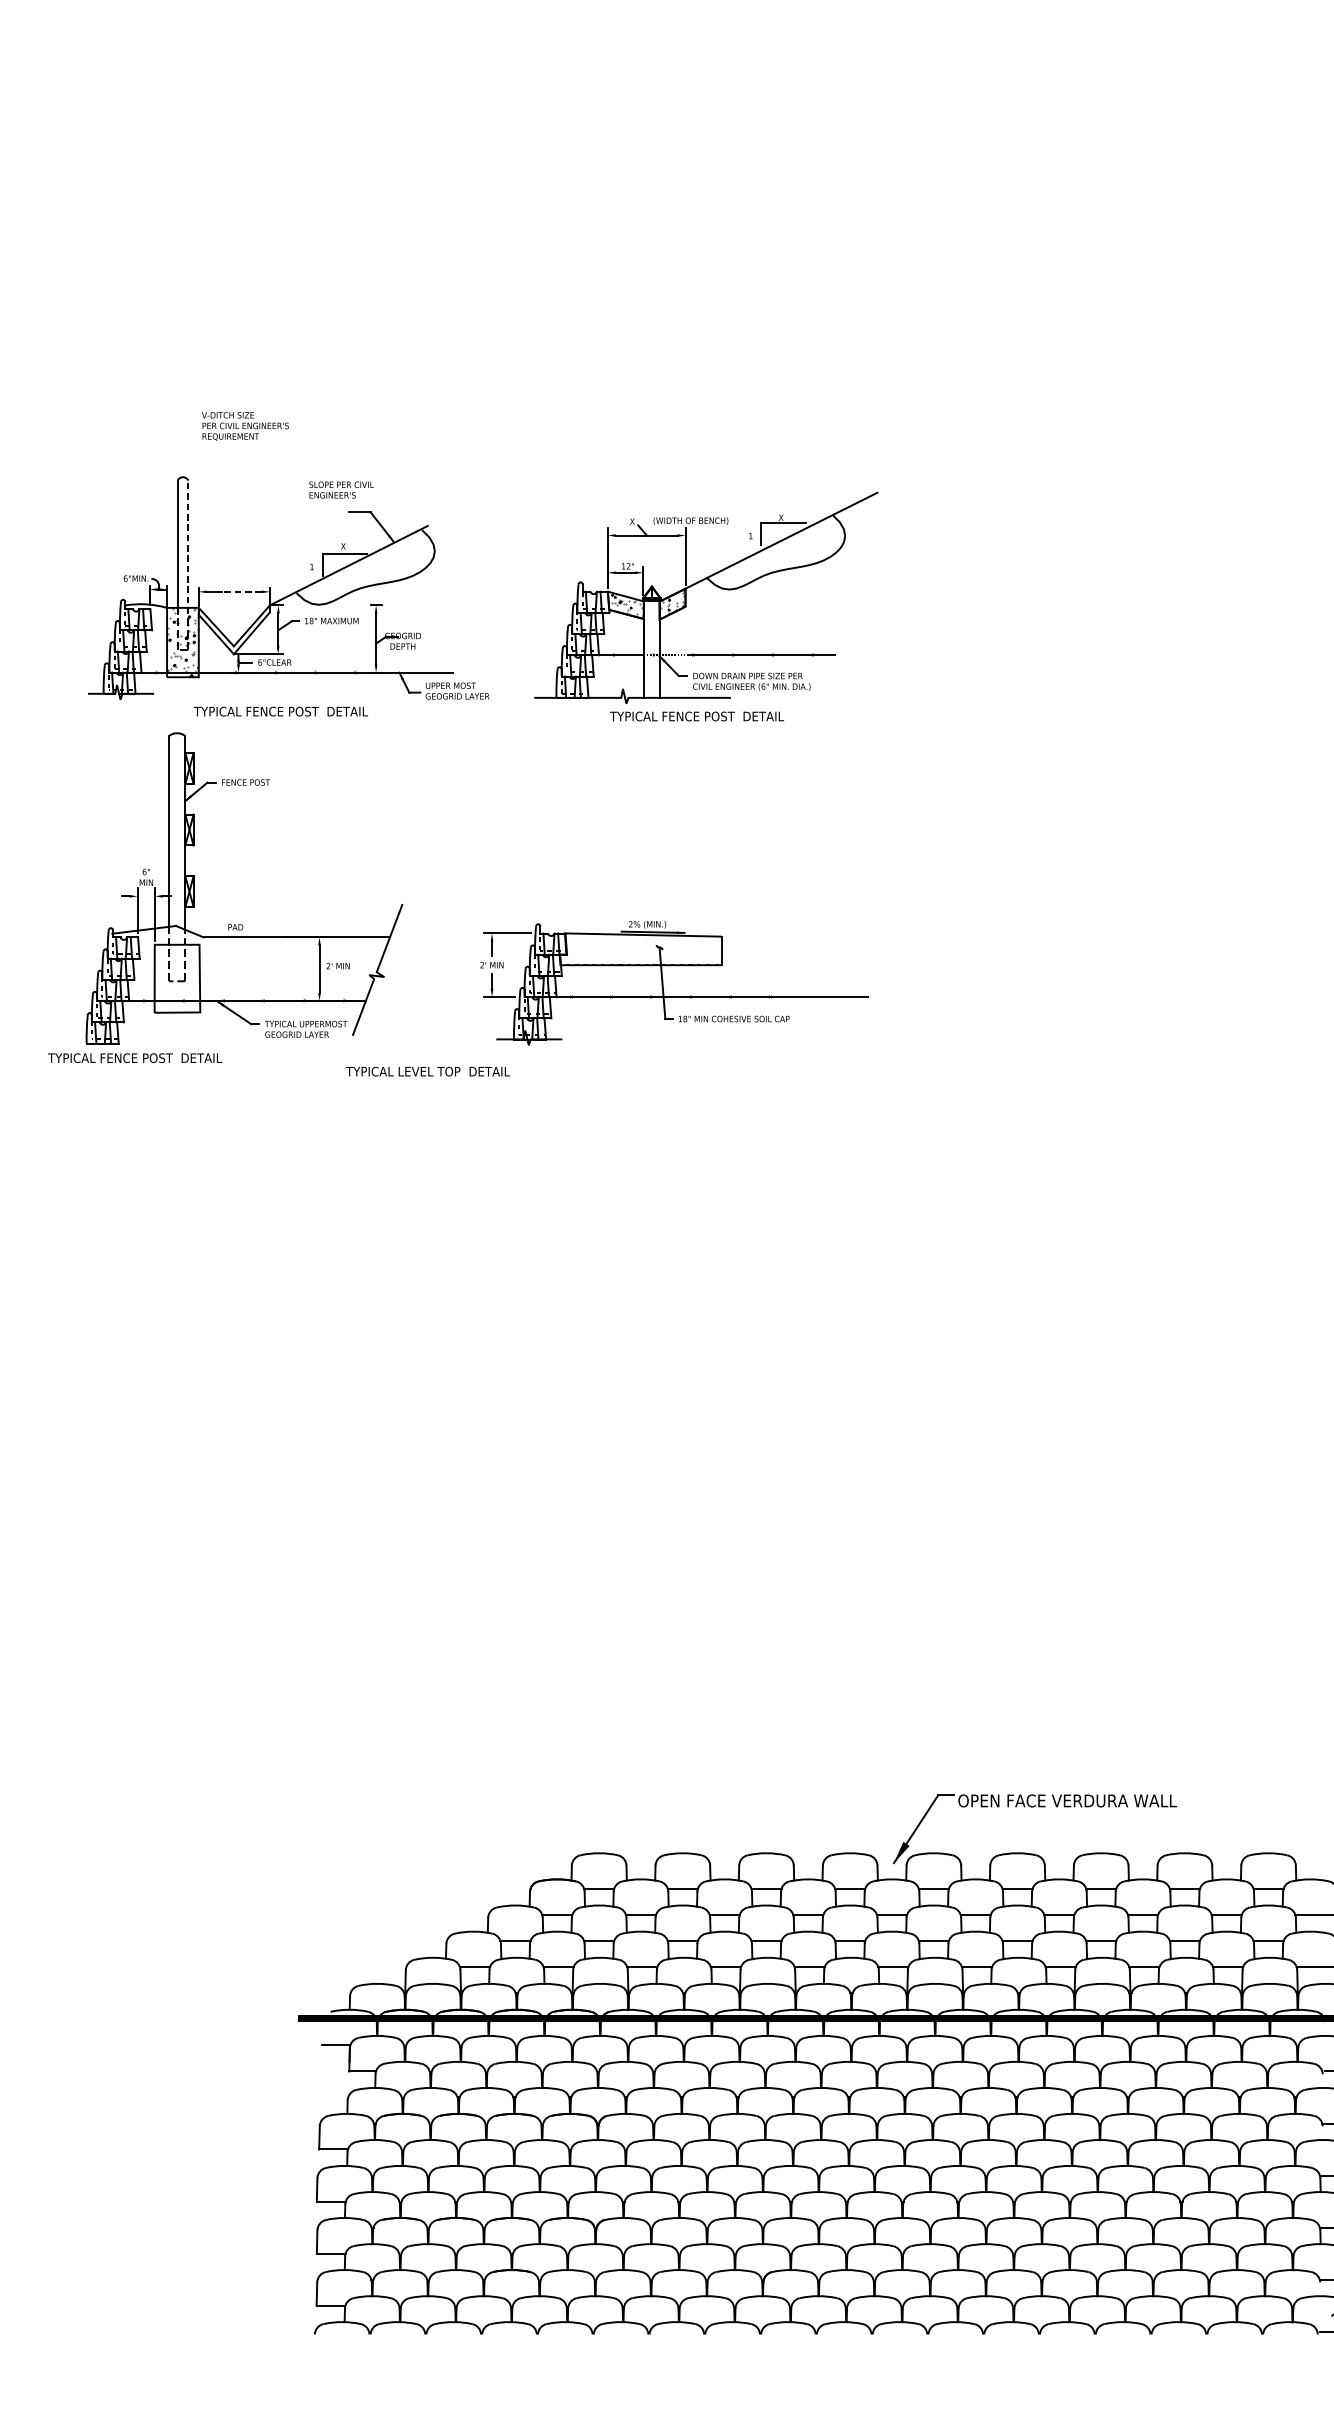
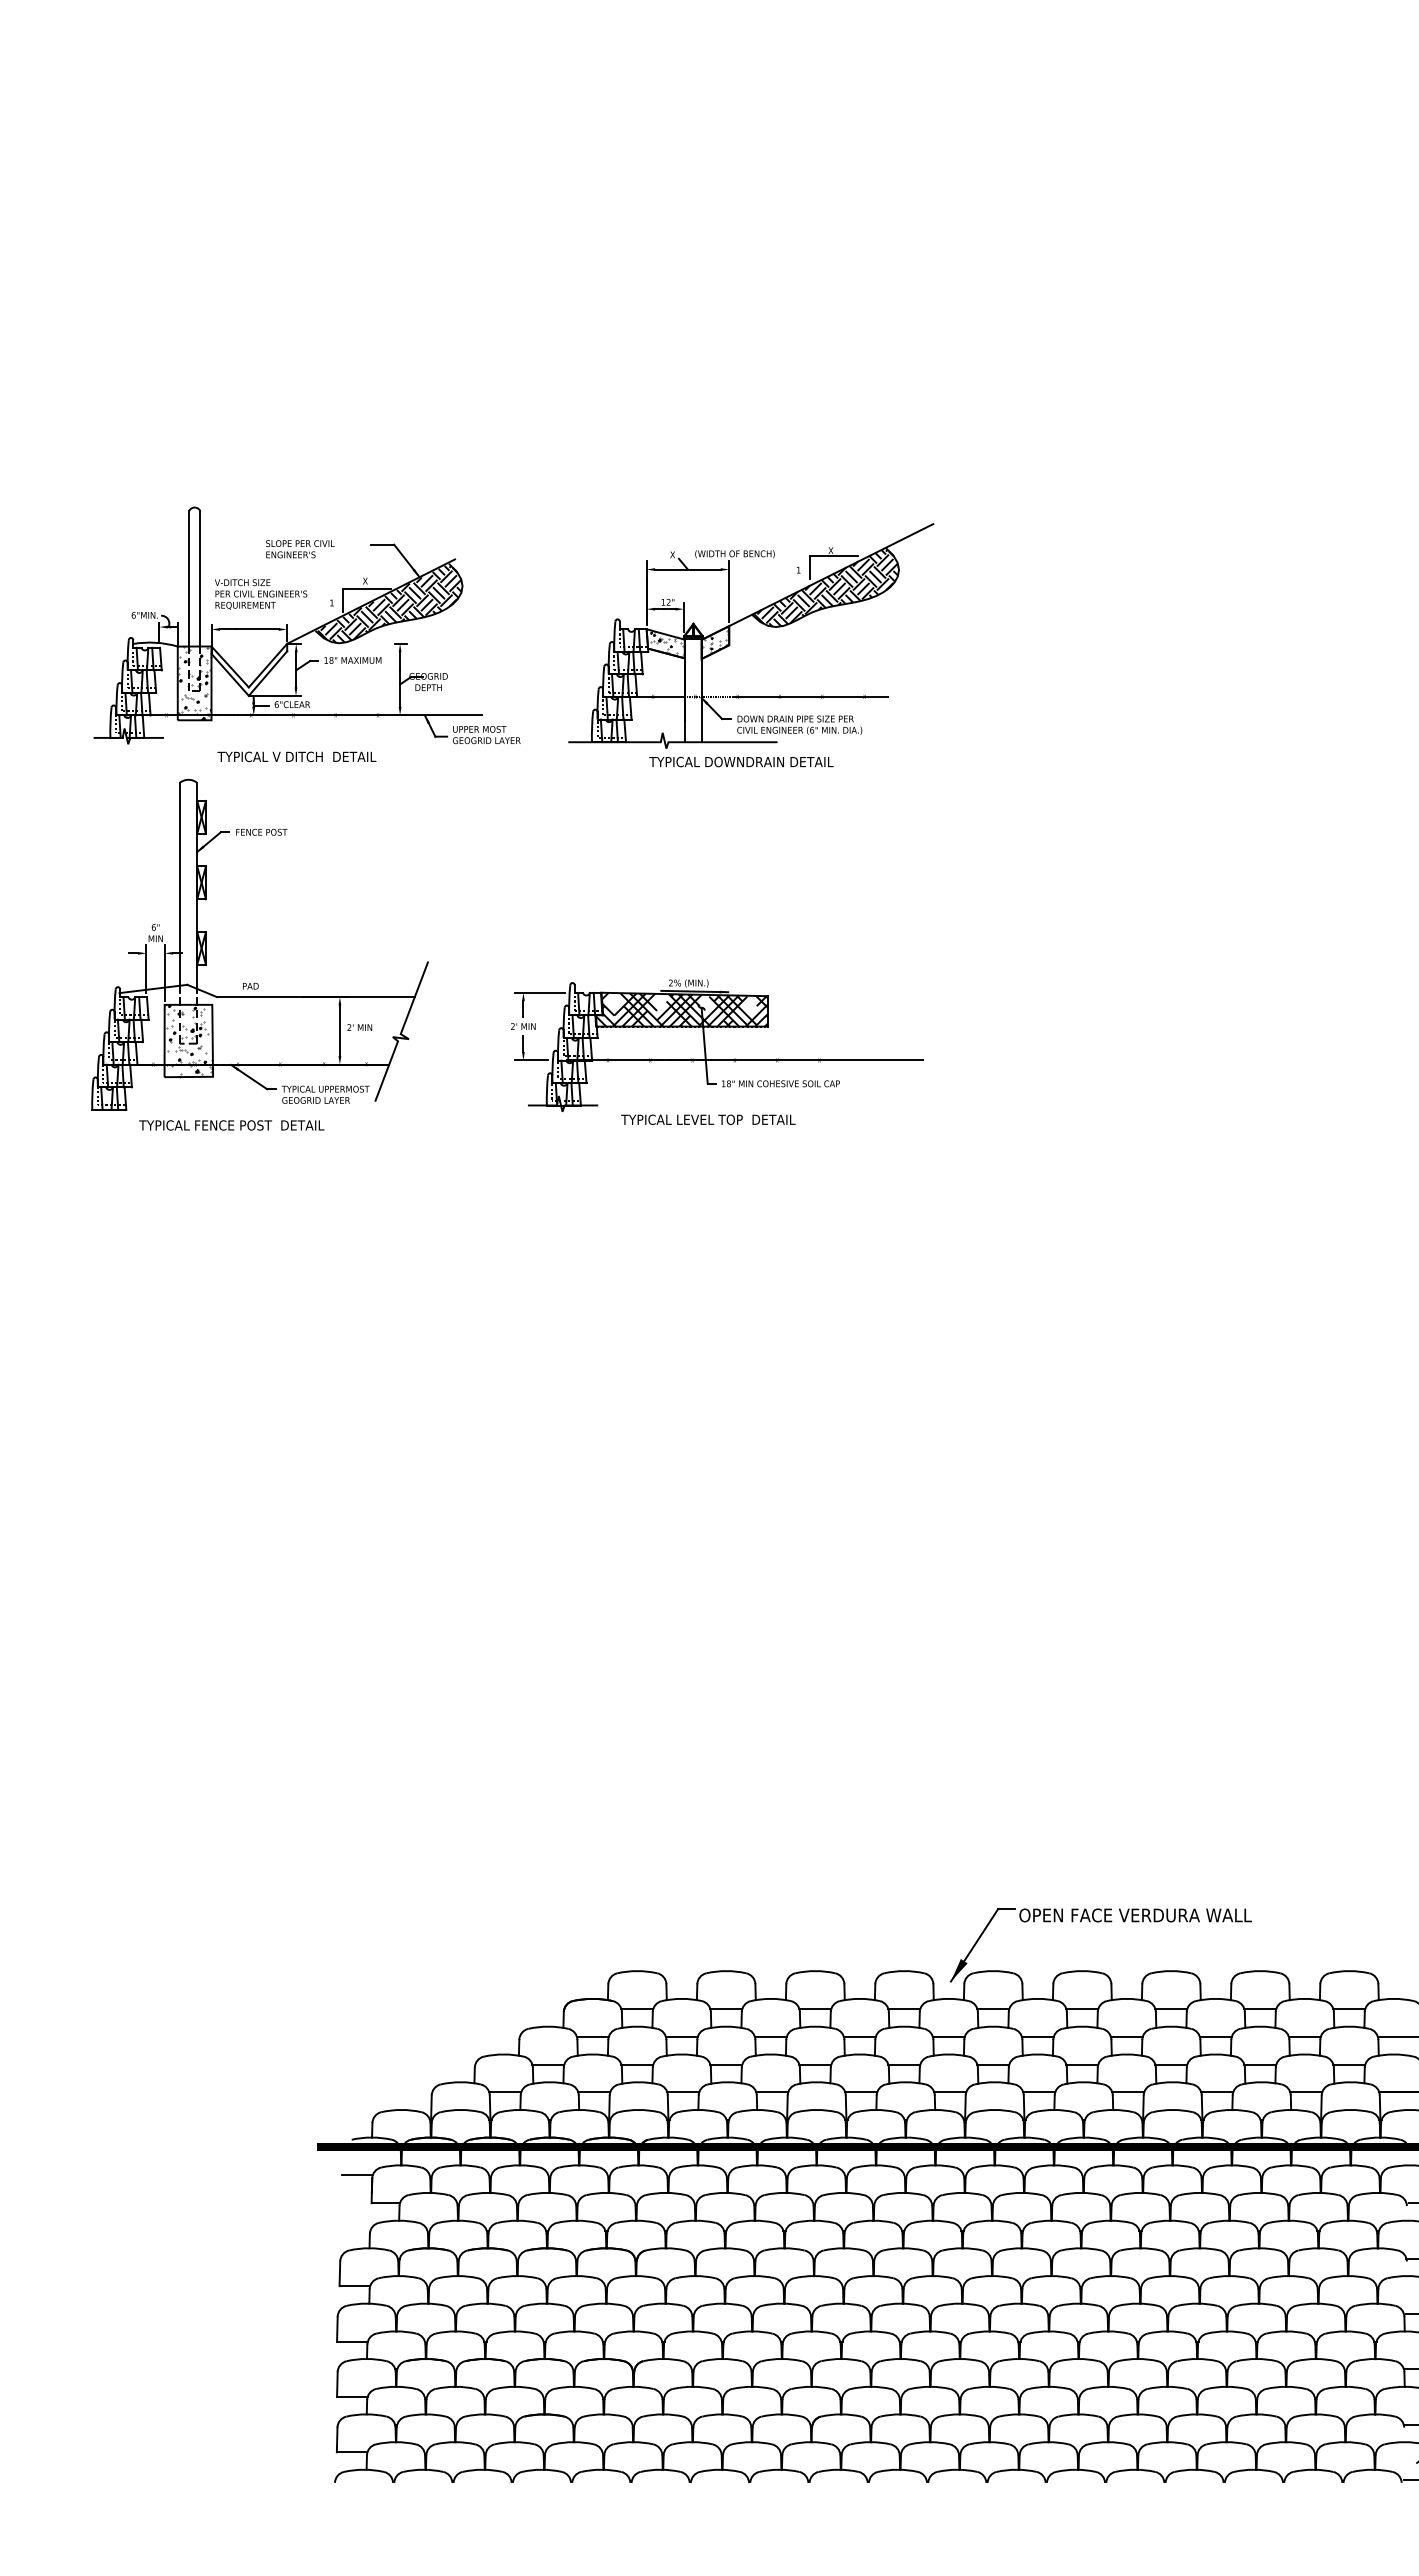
text: (245, 426) -> (261, 594), moved
text: (341, 490) -> (300, 549), moved
line: (188, 546) -> (200, 581), dashed -> solid
hatch: (777, 552) -> (826, 587), added
hatch: (366, 568) -> (389, 604), added
line: (242, 591) -> (257, 629), dashed -> solid
text: (280, 711) -> (298, 756), TYPICAL FENCE POST  DETAIL -> TYPICAL V DITCH  DETAIL
text: (697, 715) -> (741, 761), TYPICAL FENCE POST  DETAIL -> TYPICAL DOWNDRAIN DETAIL
hatch: (640, 949) -> (681, 1009), added
hatch: (178, 978) -> (189, 1040), added
text: (134, 1058) -> (231, 1125), moved
text: (428, 1071) -> (708, 1119), moved

